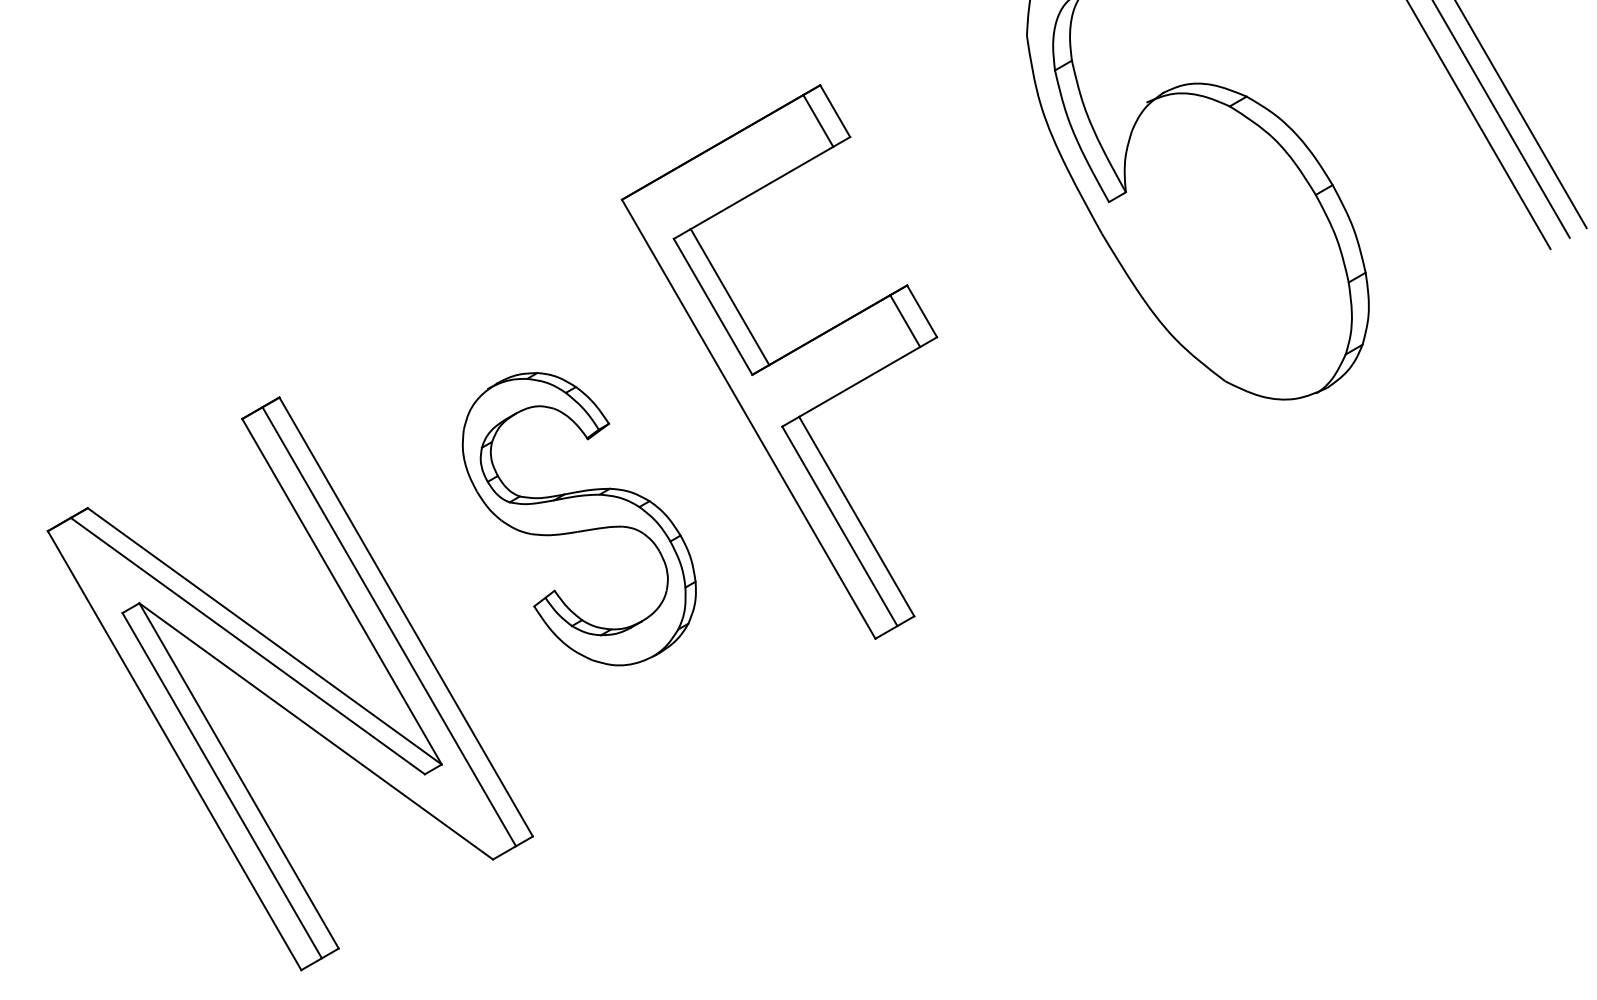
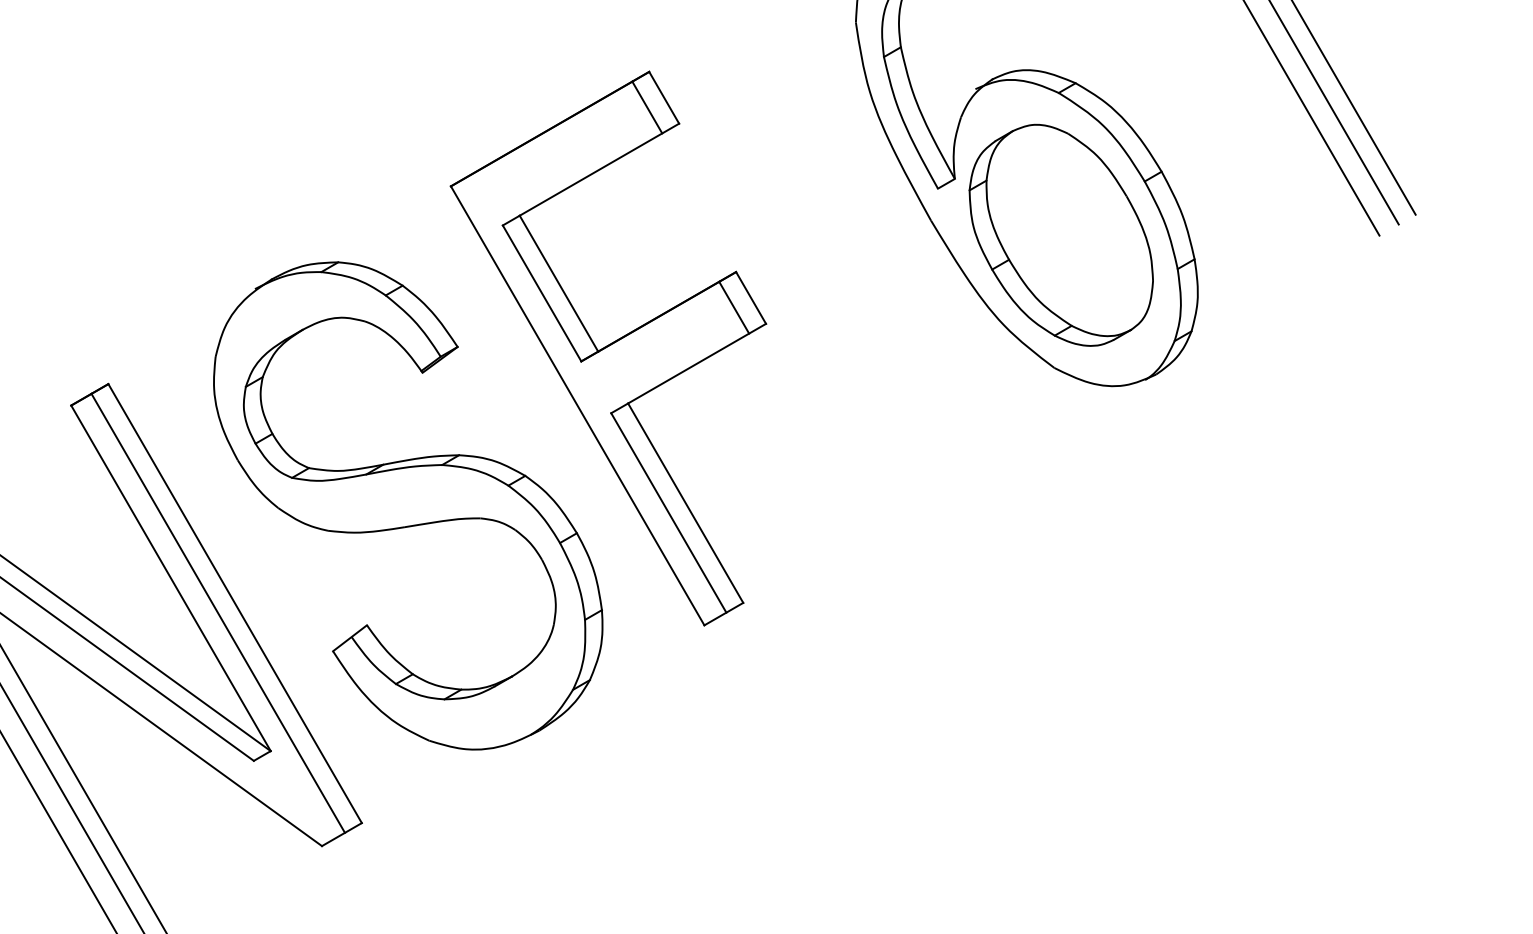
part: (1231, 248) -> (1060, 235), added
part: (579, 518) -> (408, 505), size x1.67

